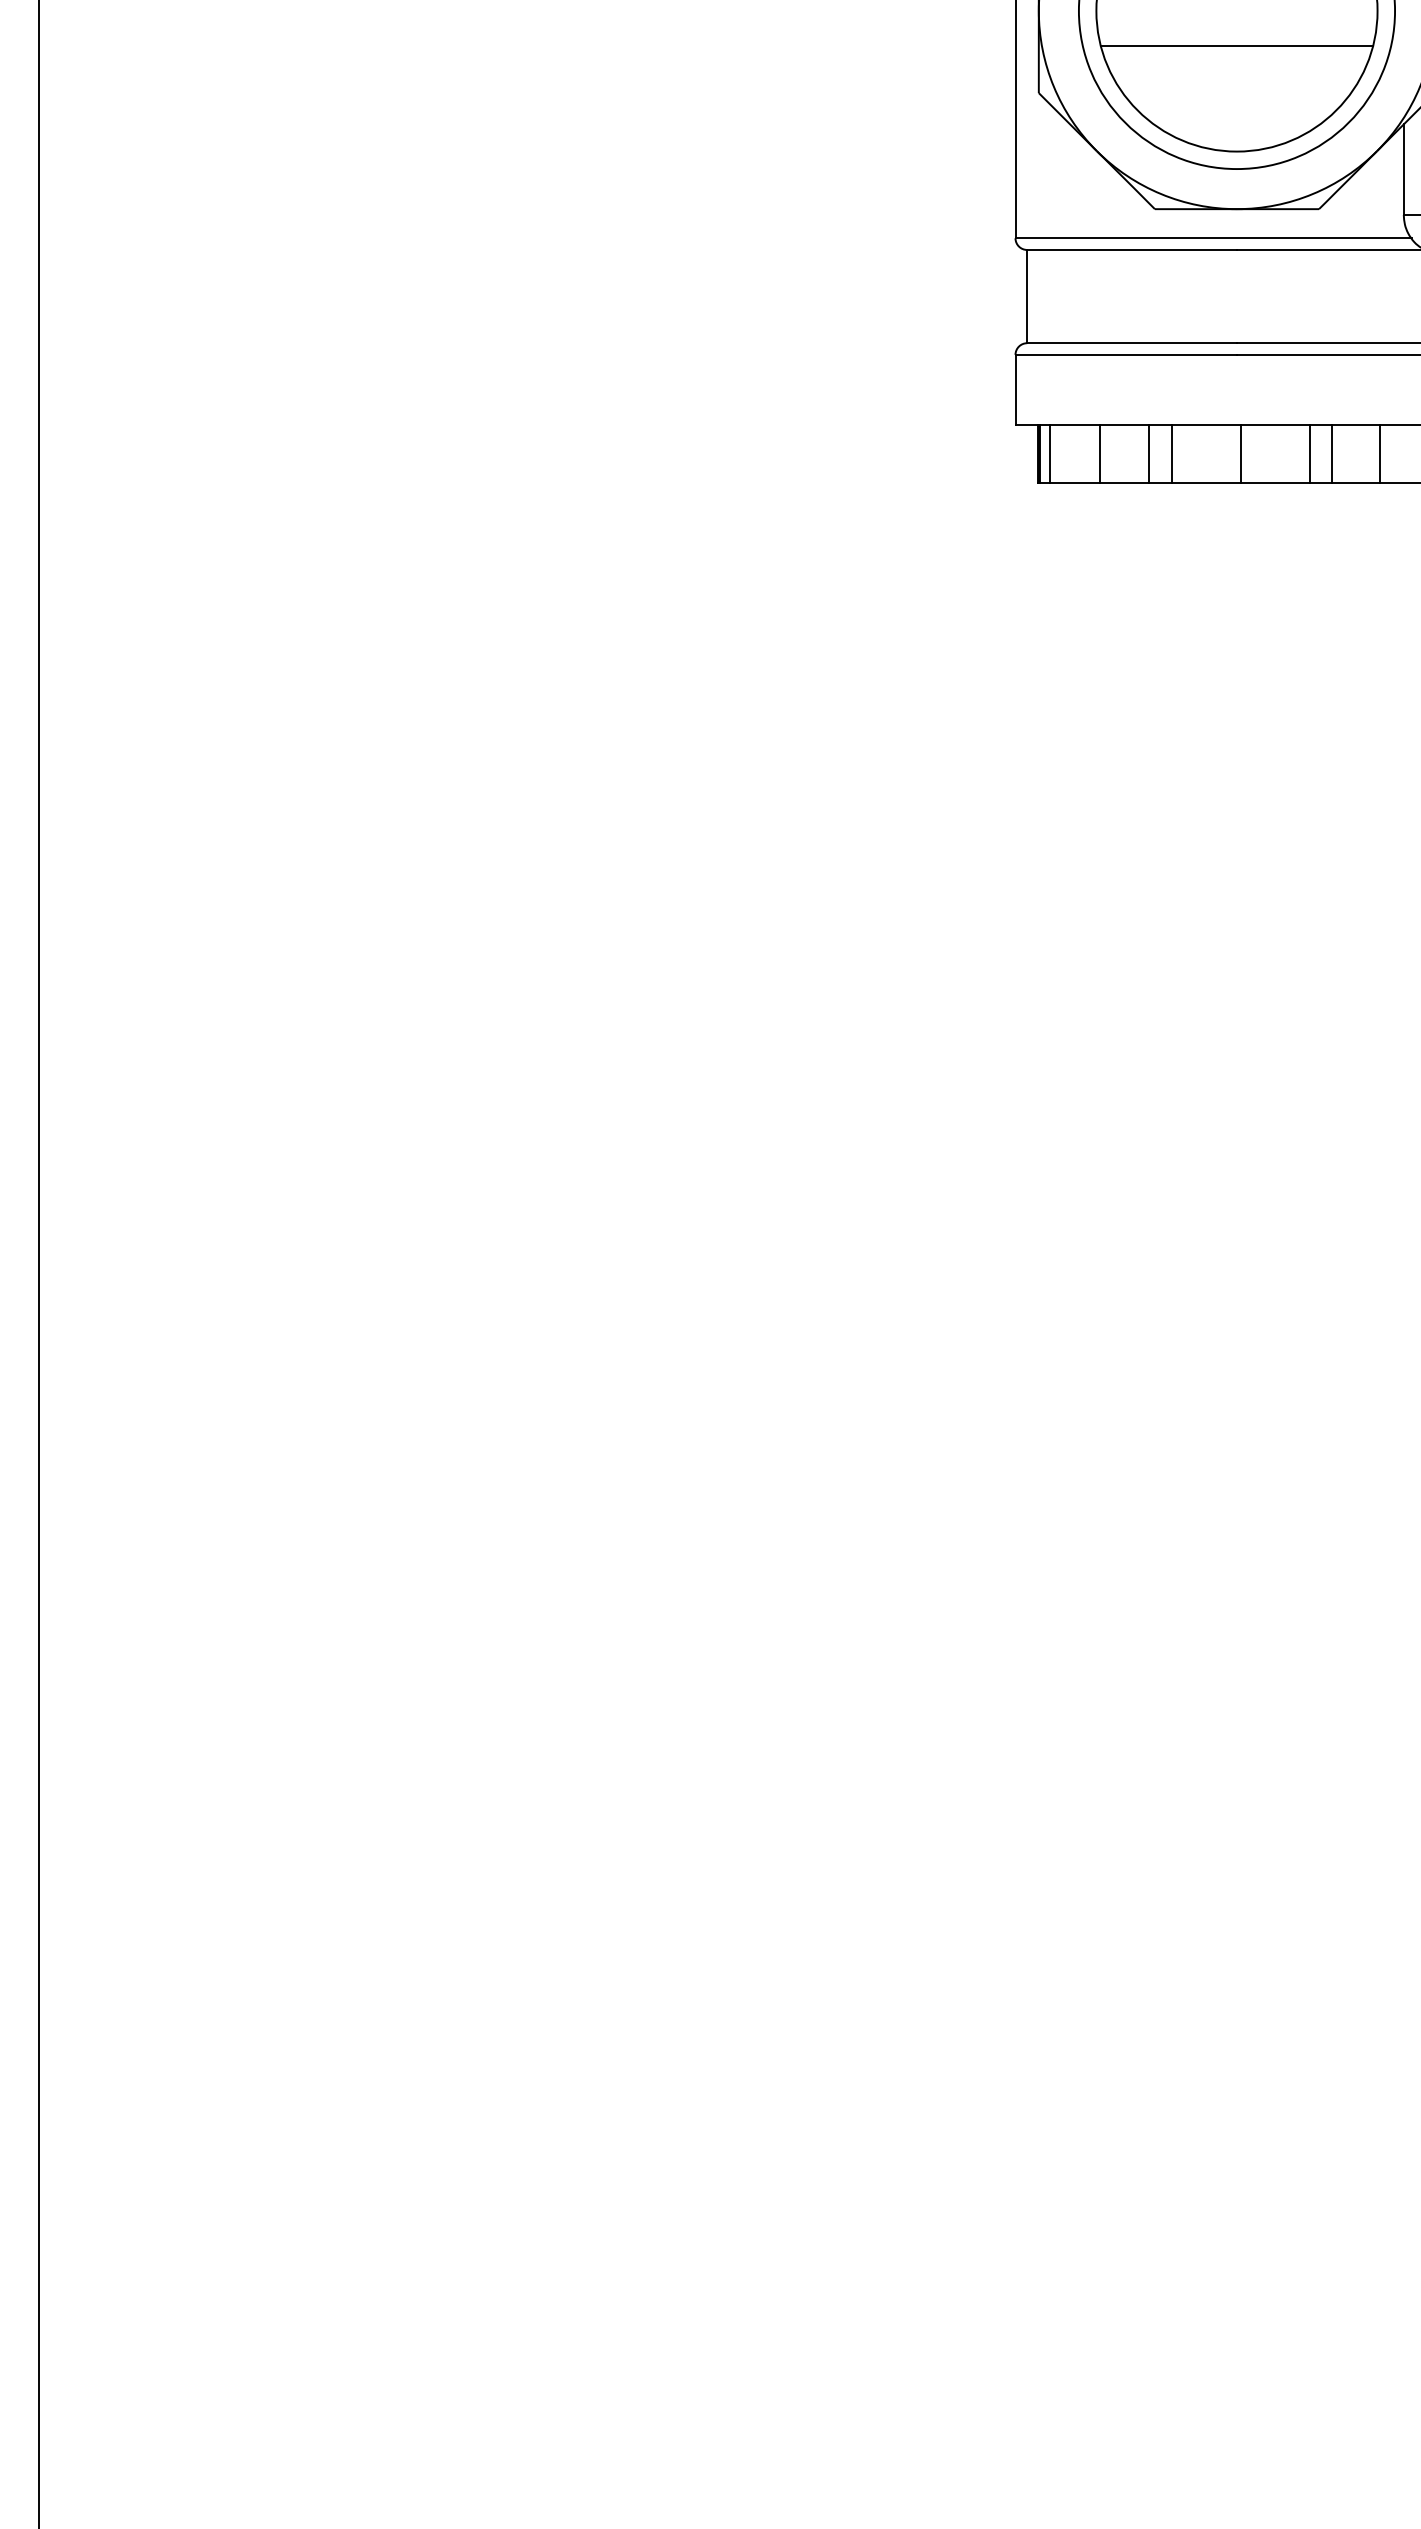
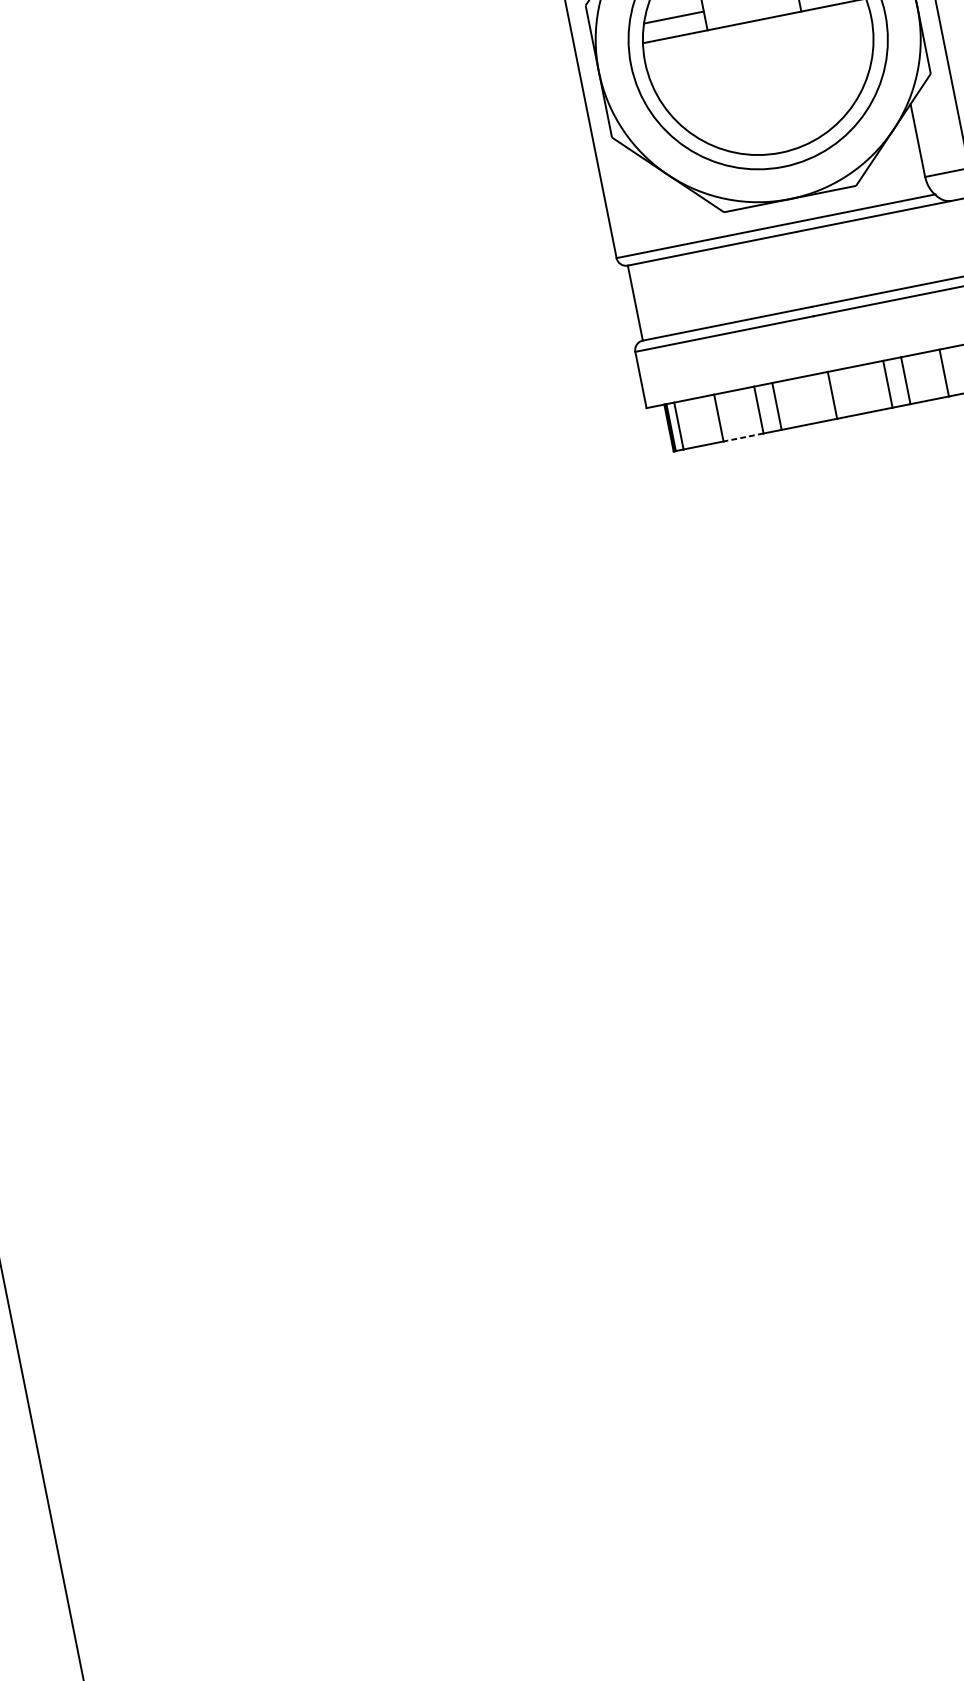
line: (1236, 45) -> (763, 67), removed
line: (1124, 483) -> (743, 437), solid -> dashed

